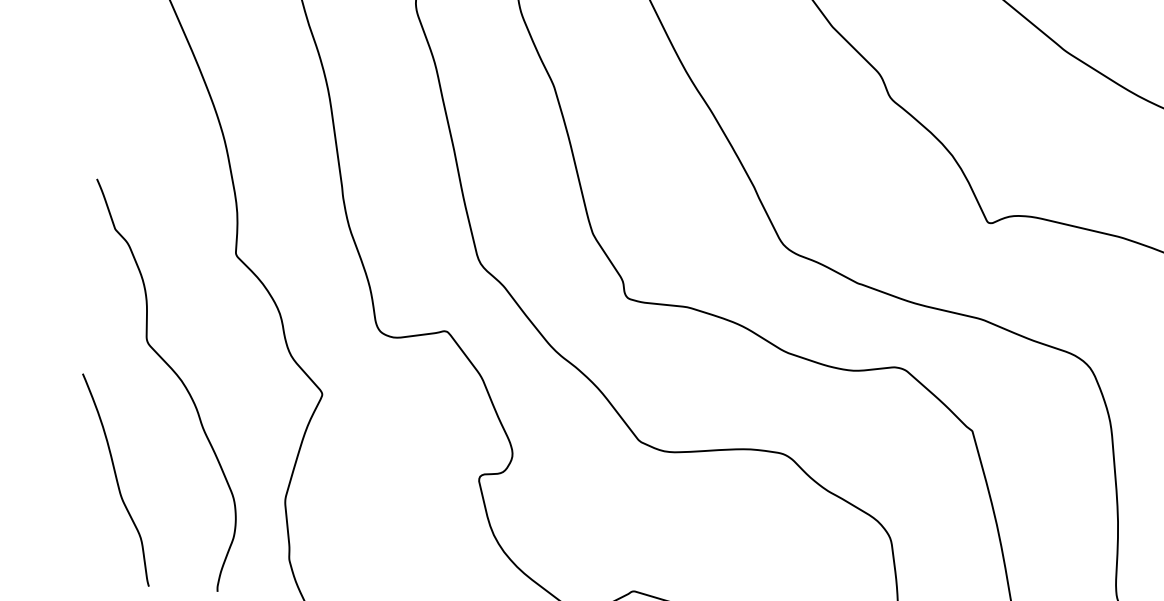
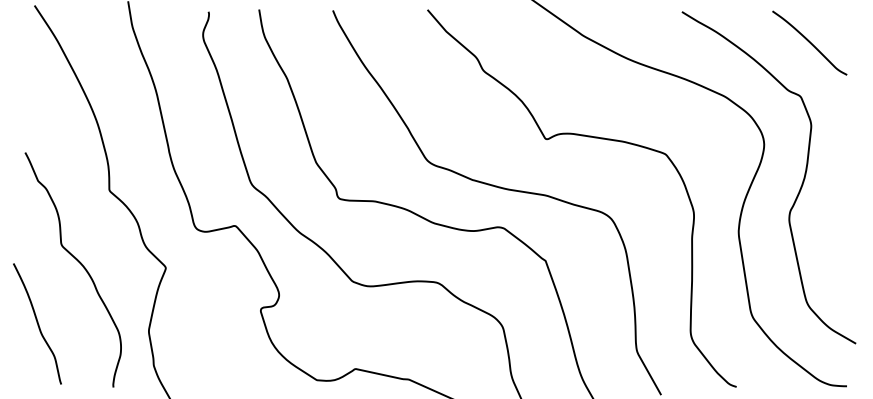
curve: (116, 479) -> (37, 323), moved

